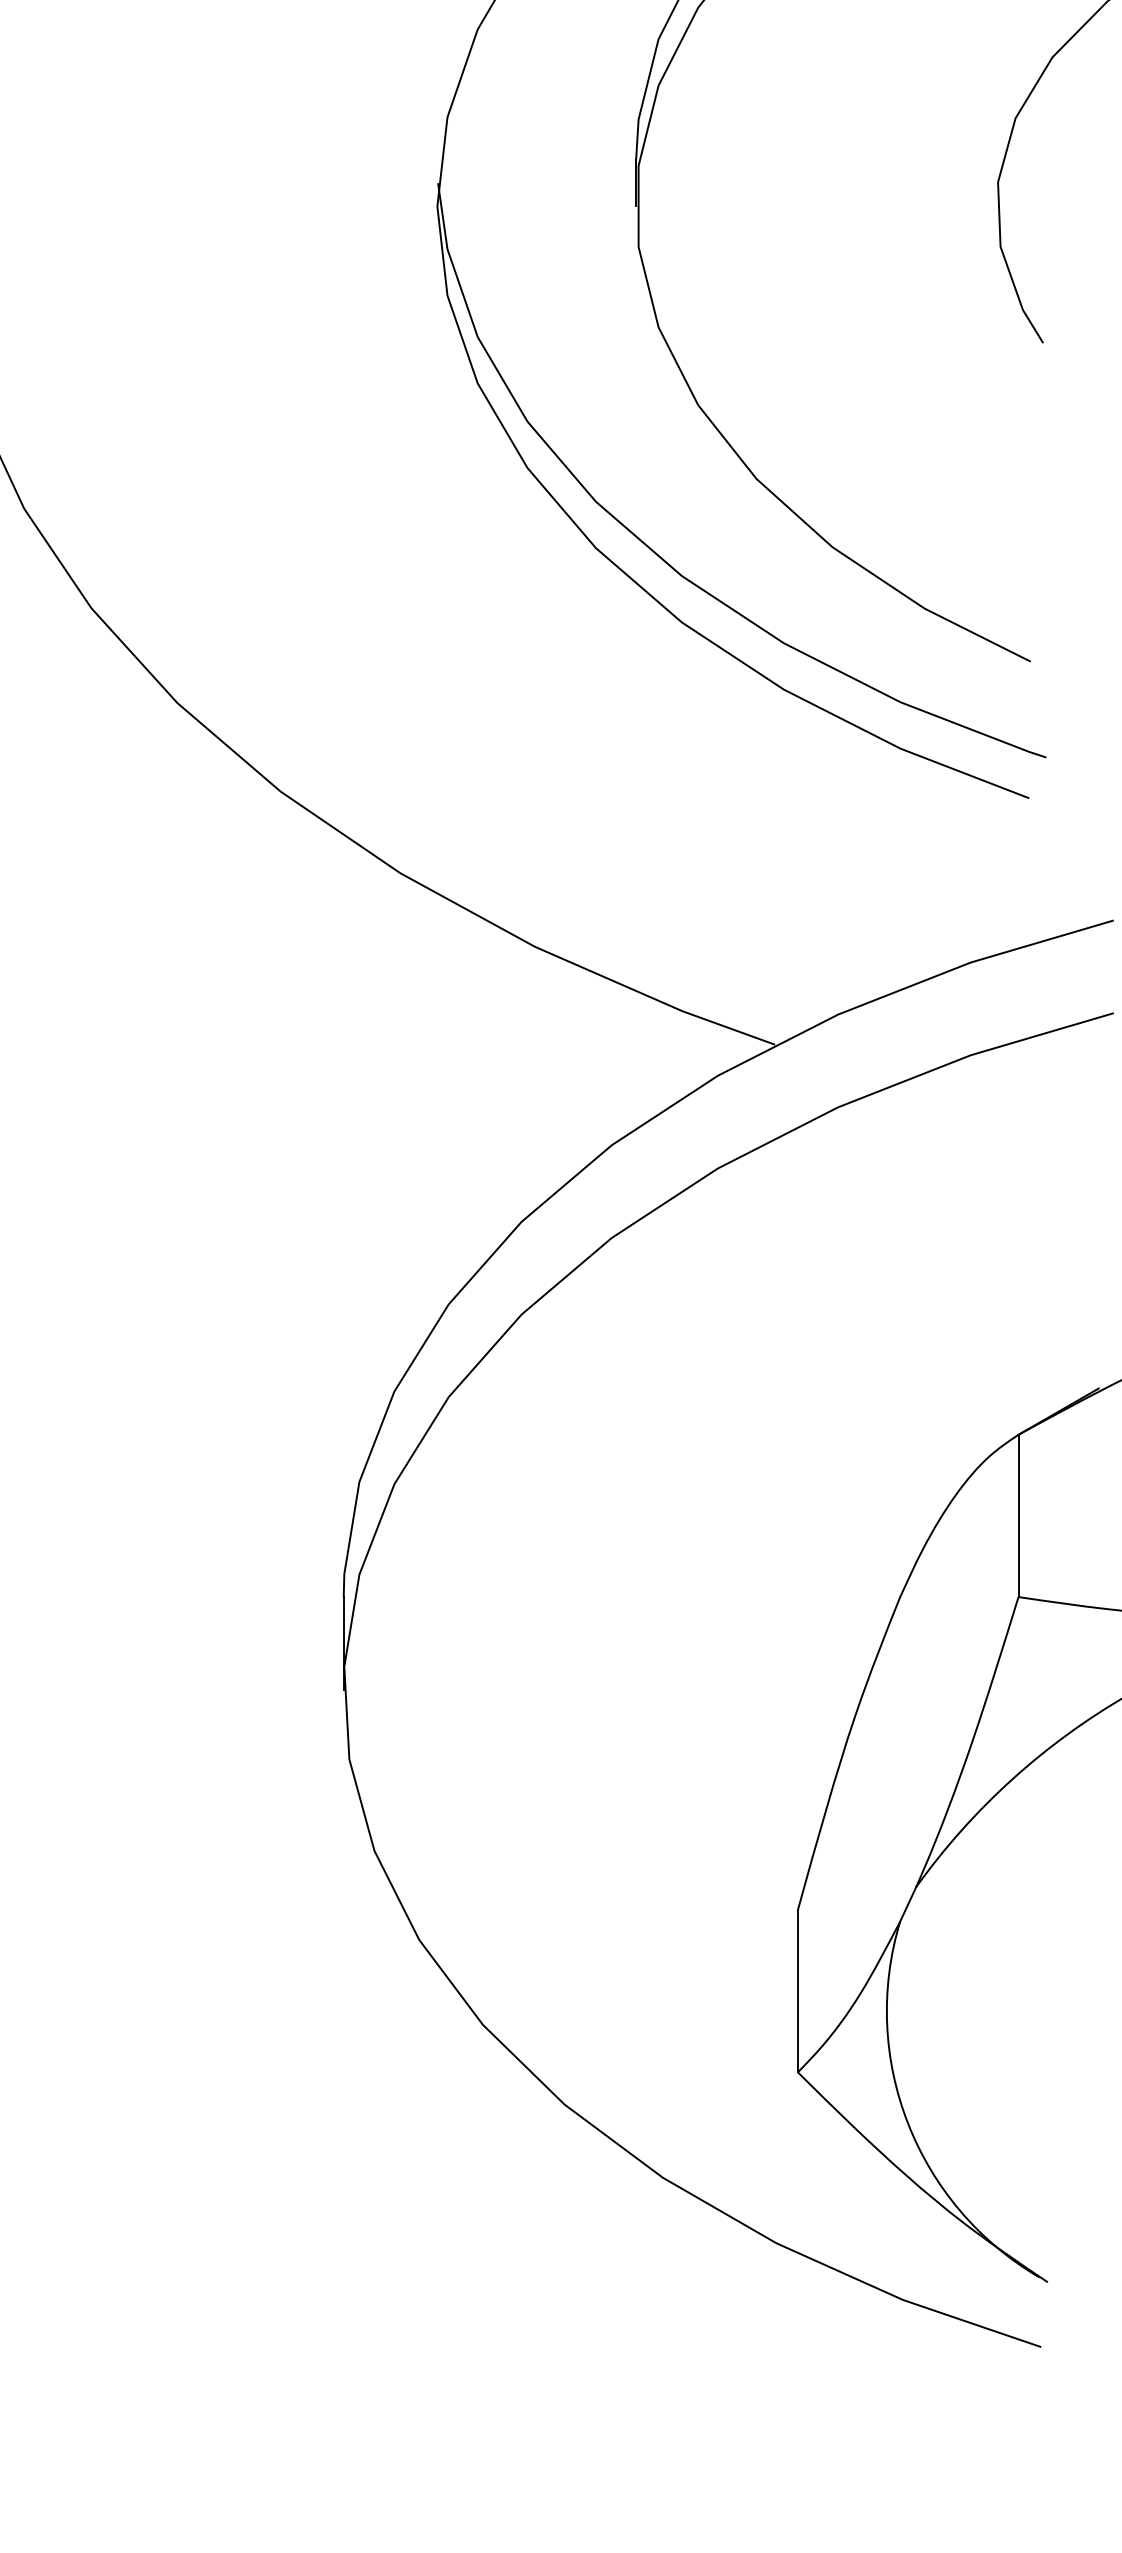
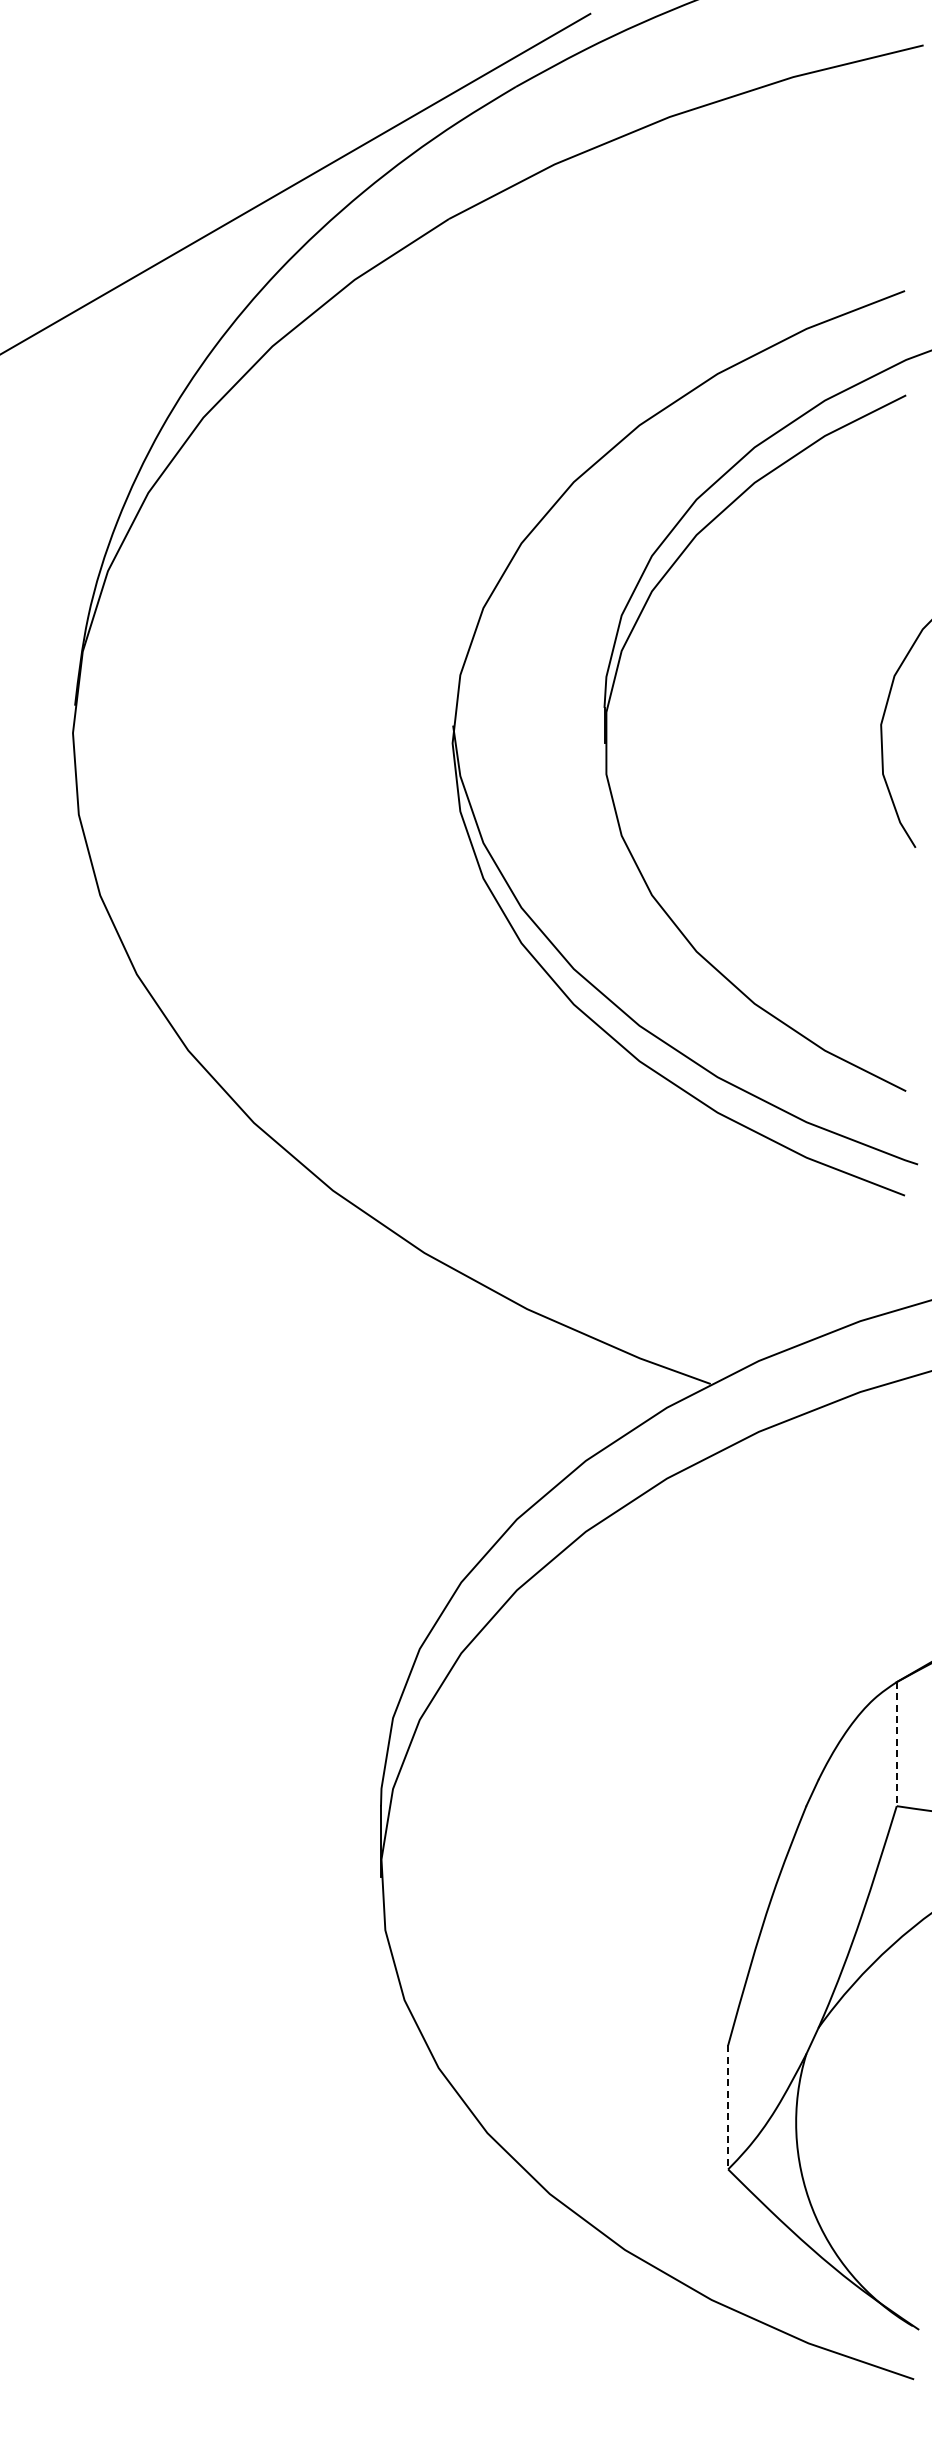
line: (1018, 1516) -> (896, 1744), solid -> dashed
line: (798, 1991) -> (728, 2107), solid -> dashed

